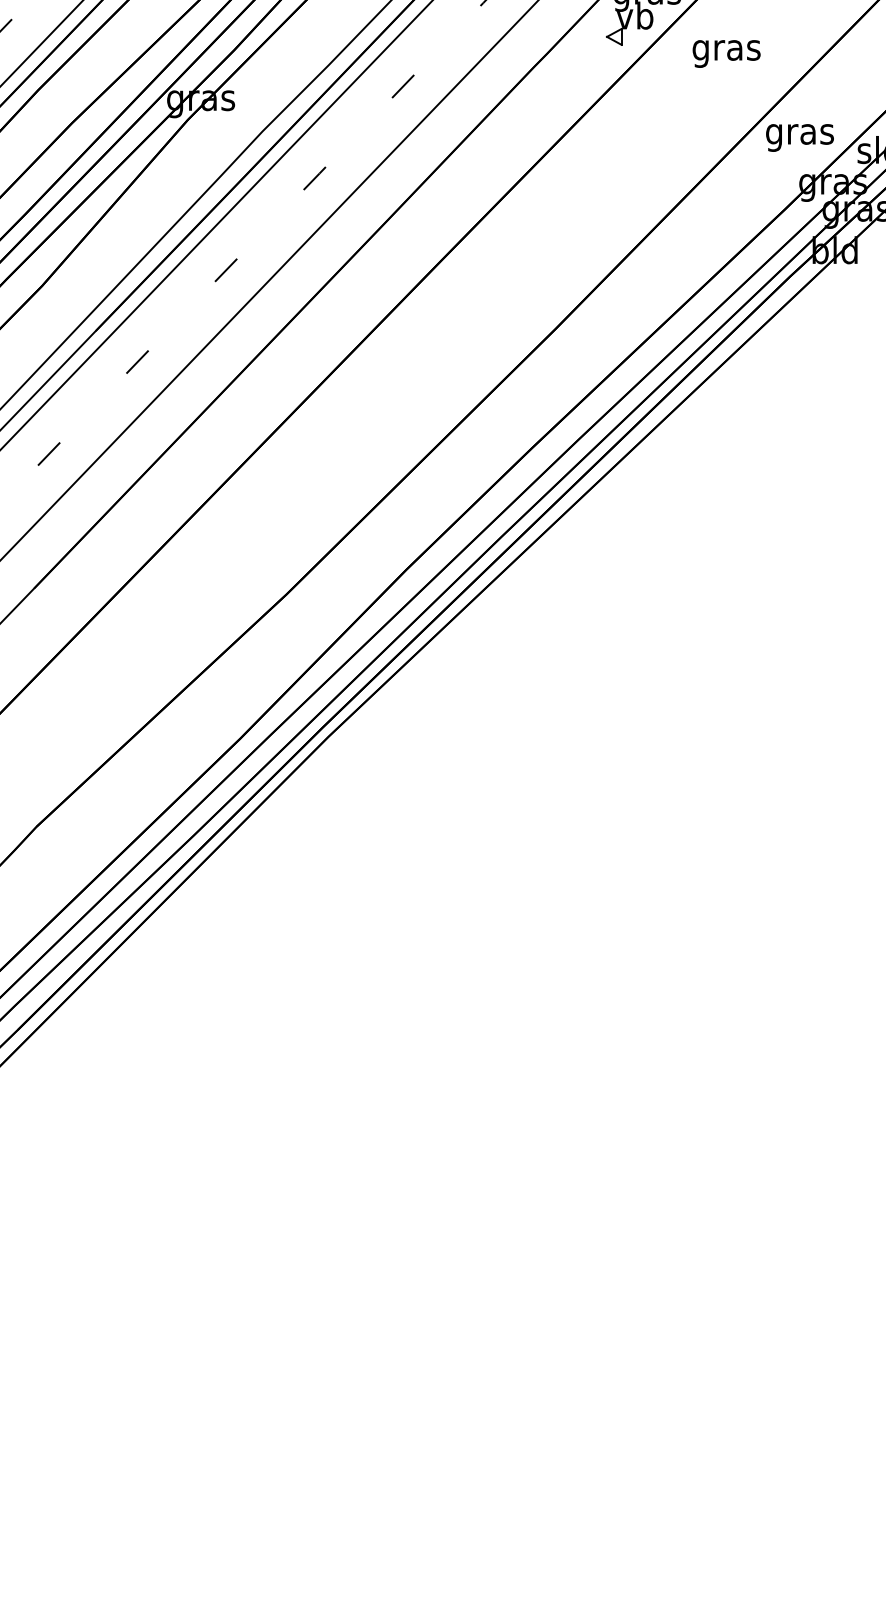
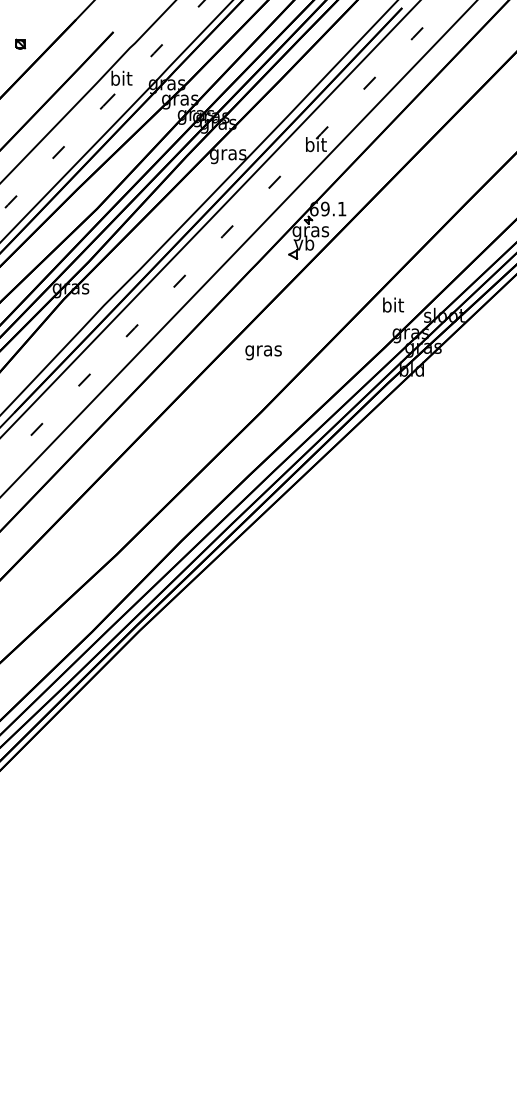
text: (726, 53) -> (263, 352), moved
text: (798, 133) -> (392, 306), gras -> bit

